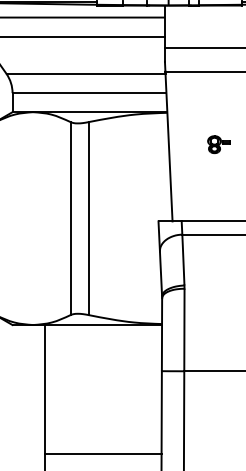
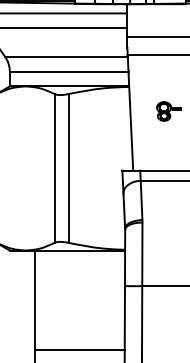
part: (218, 144) -> (168, 111), size x1.43

